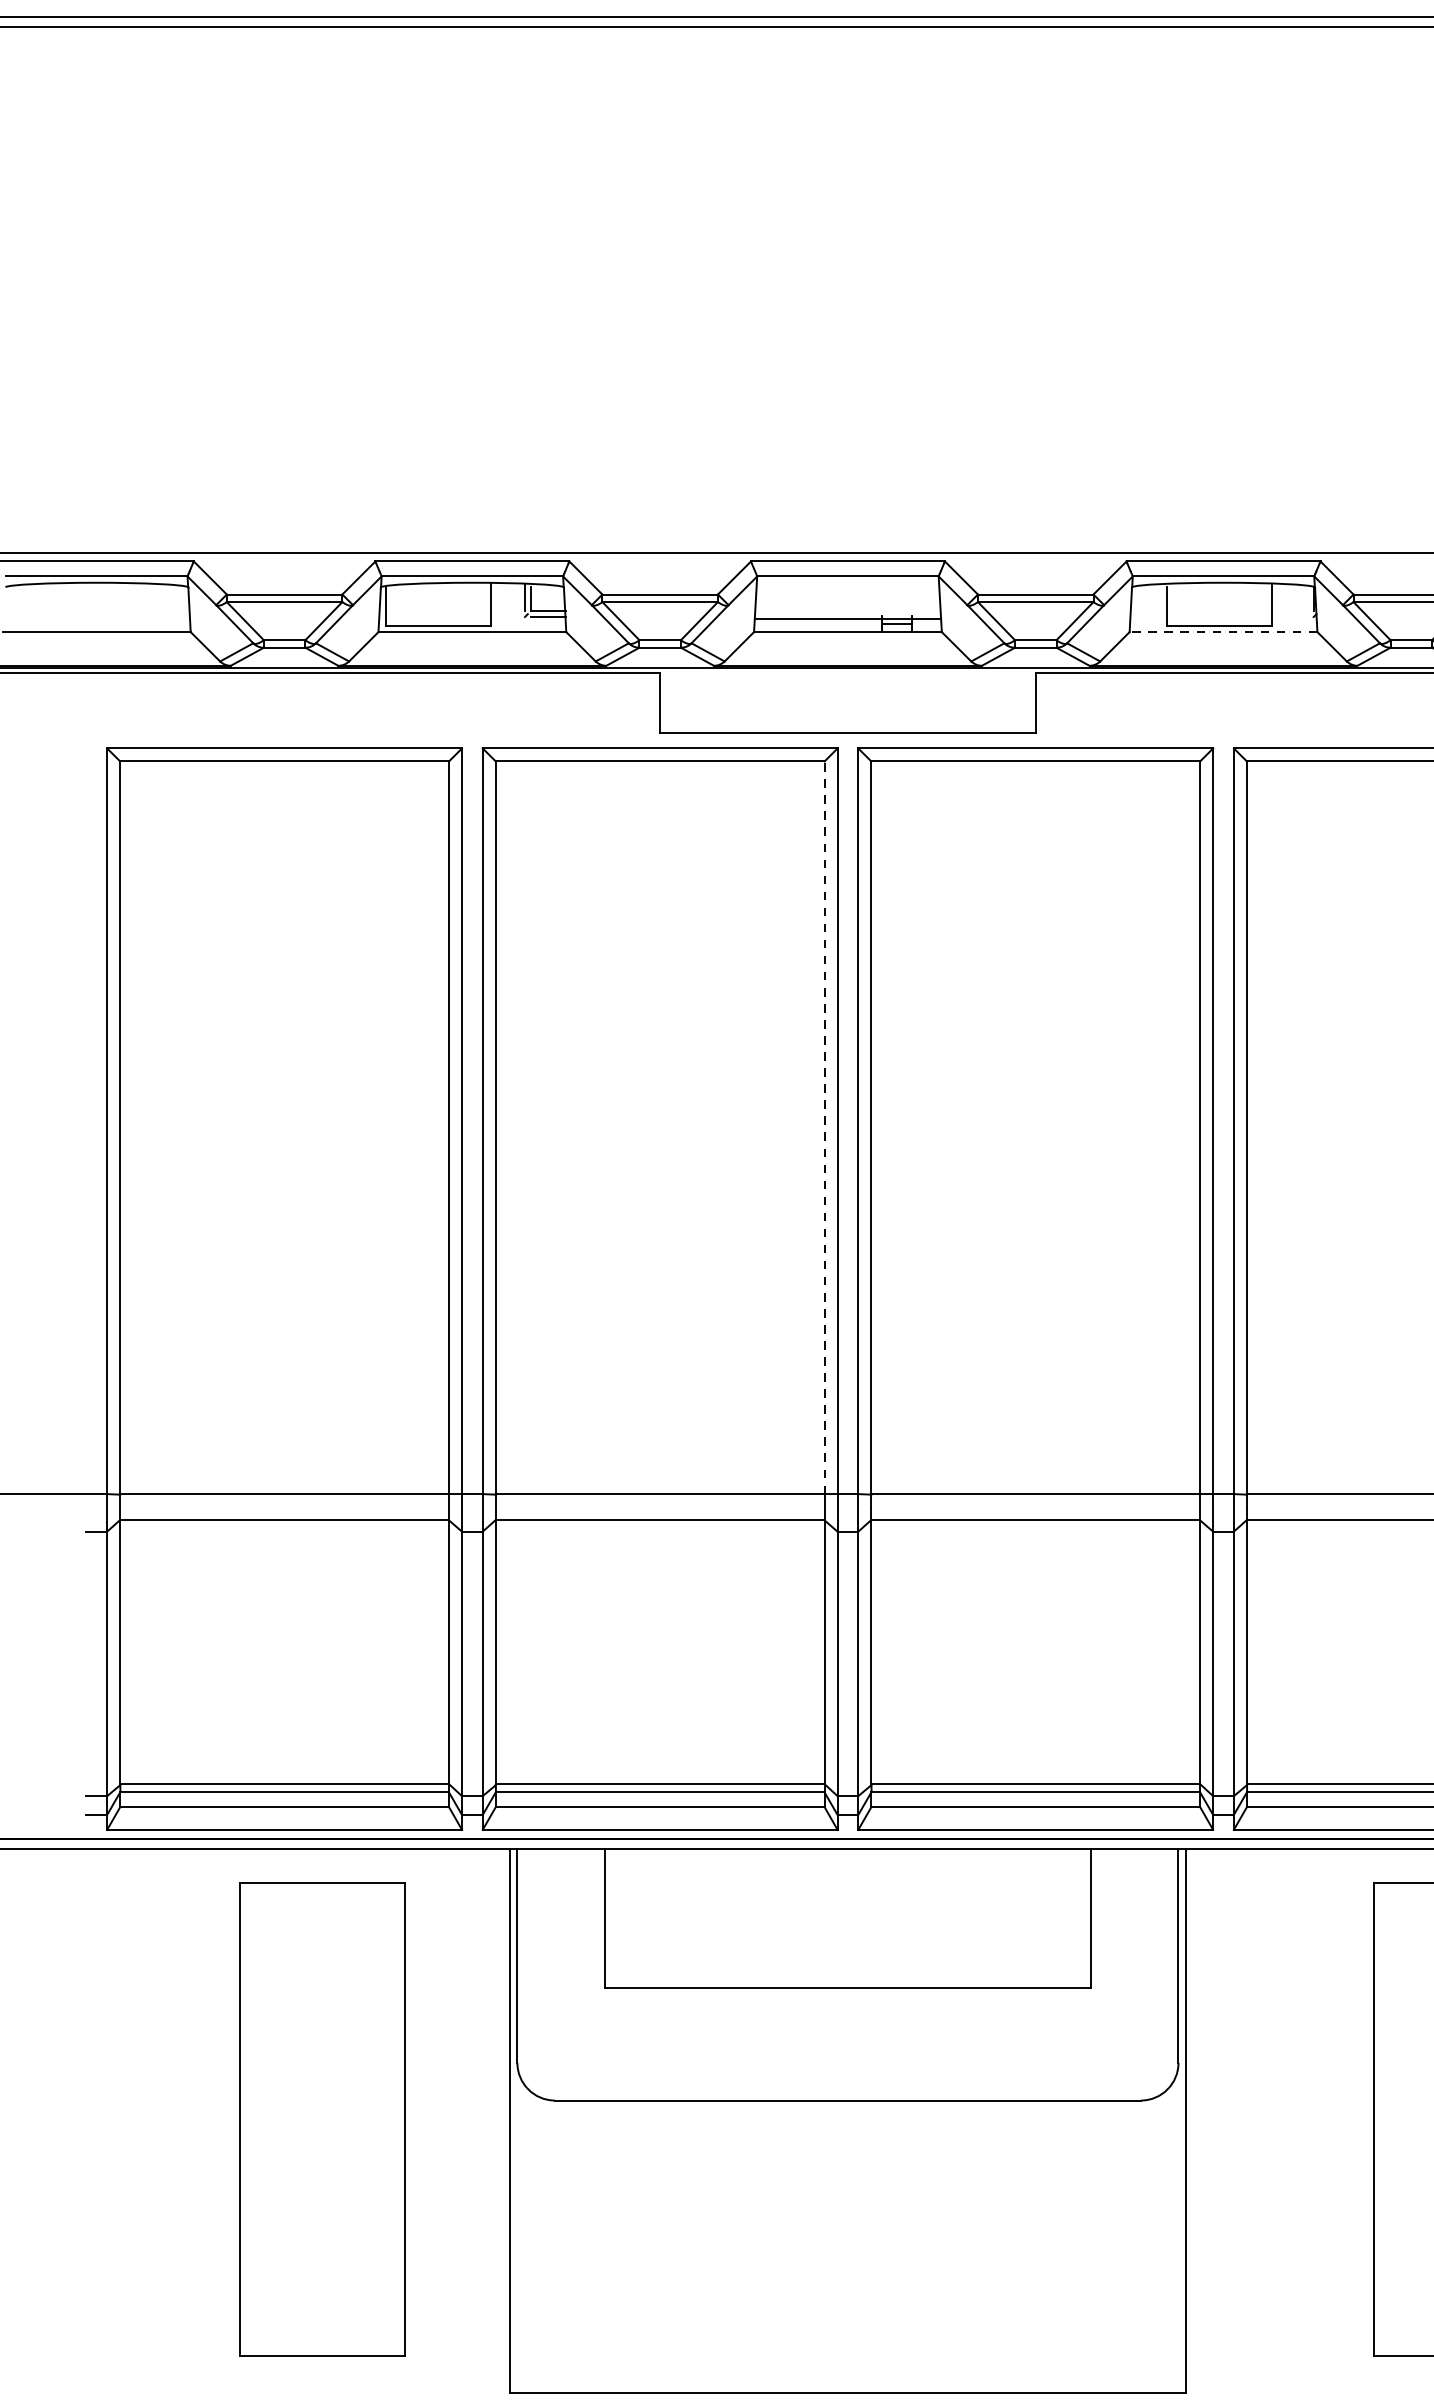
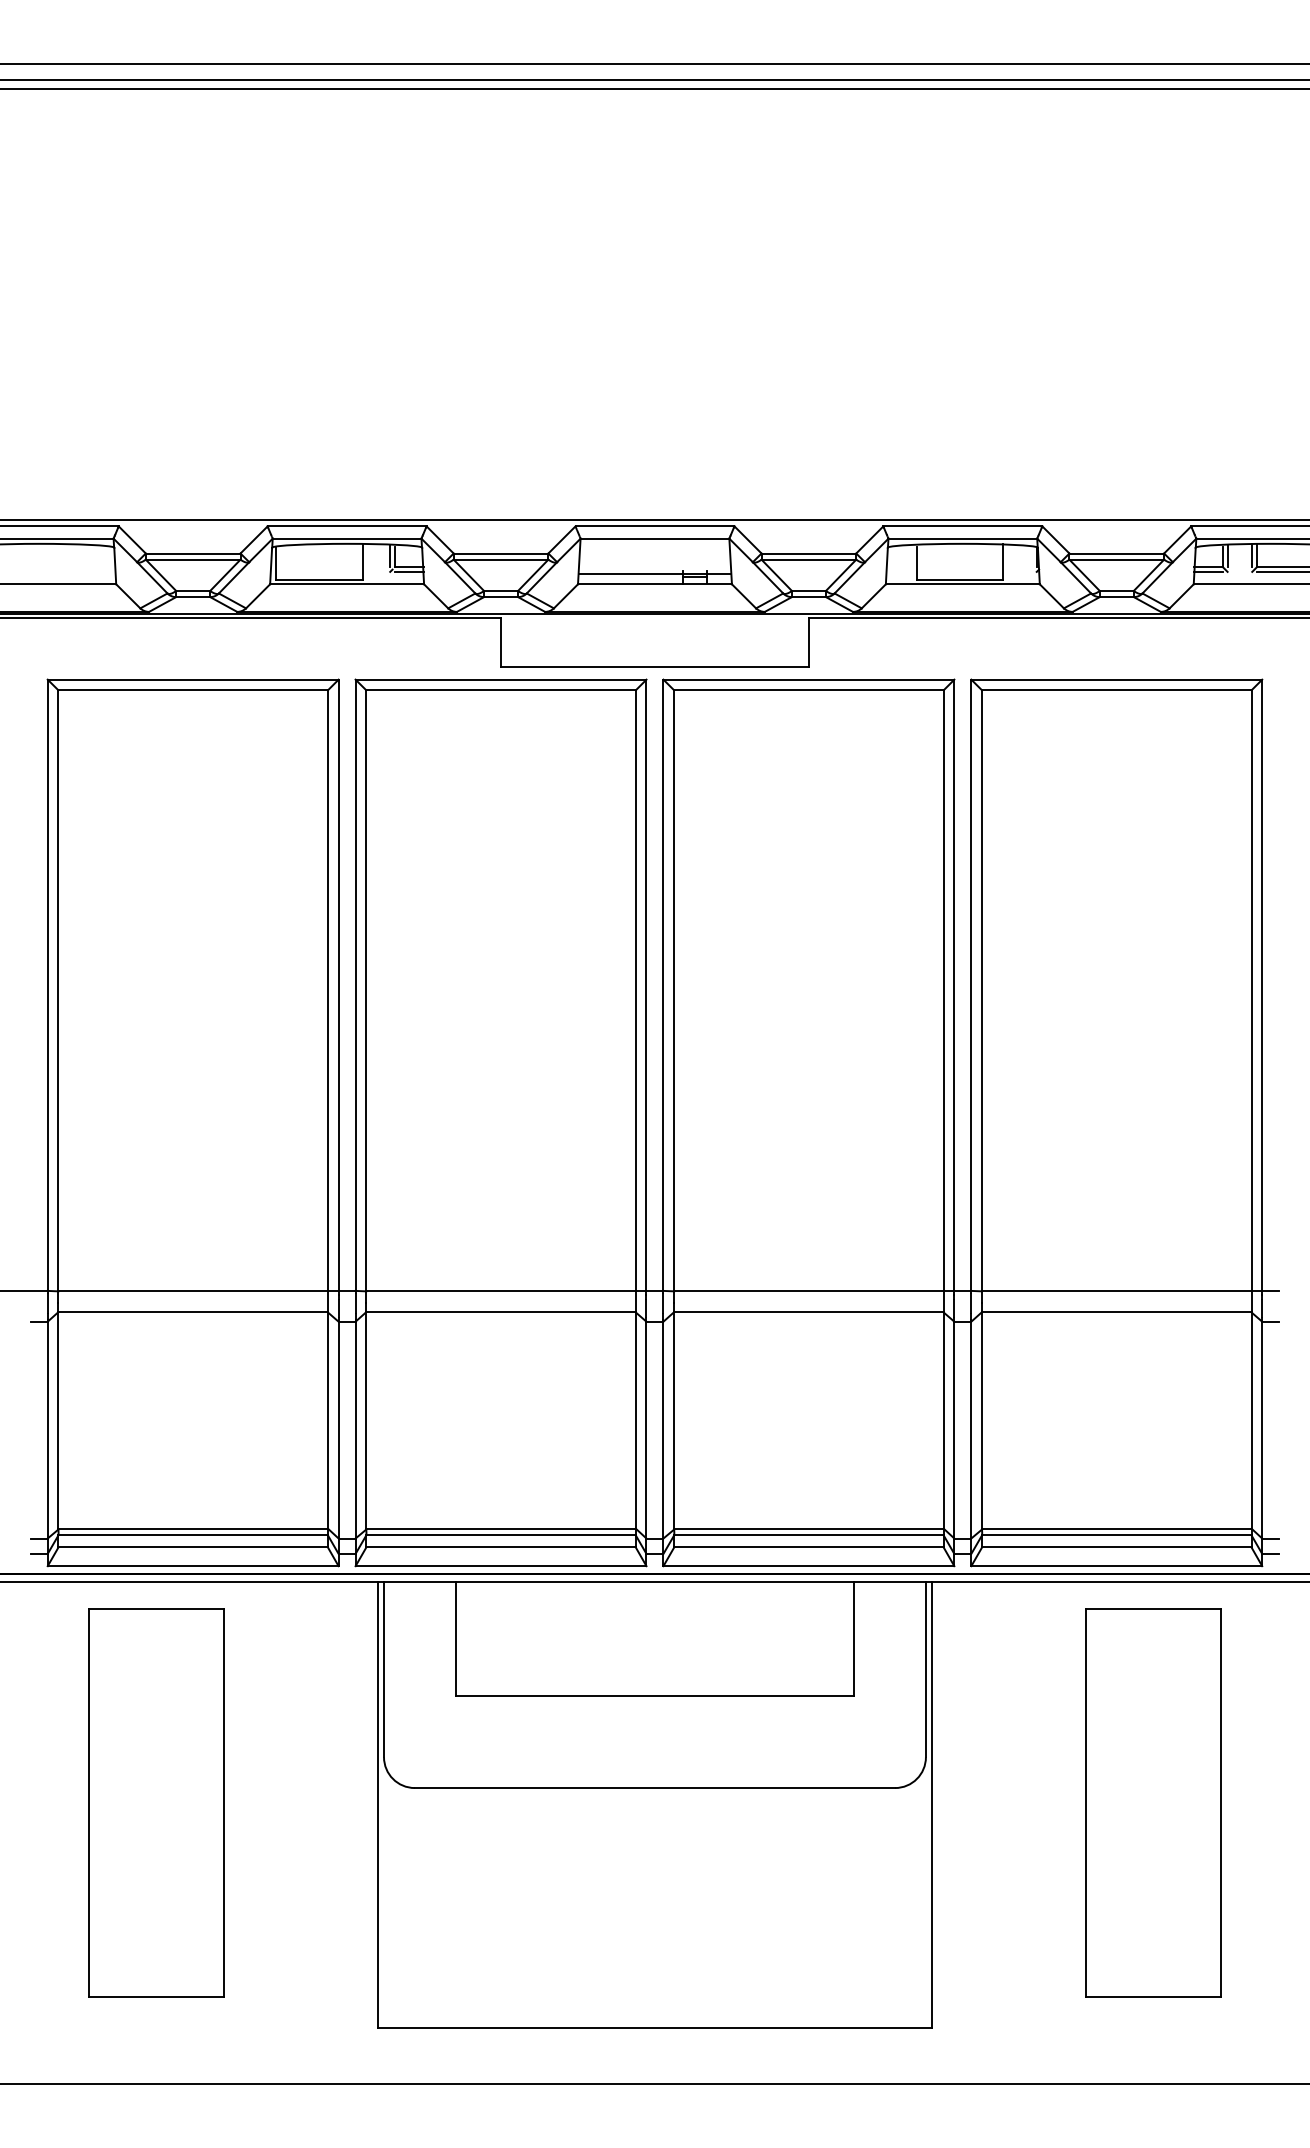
line: (1223, 632) -> (962, 584), dashed -> solid
line: (824, 1127) -> (635, 990), dashed -> solid
part: (322, 2118) -> (156, 1802), moved

